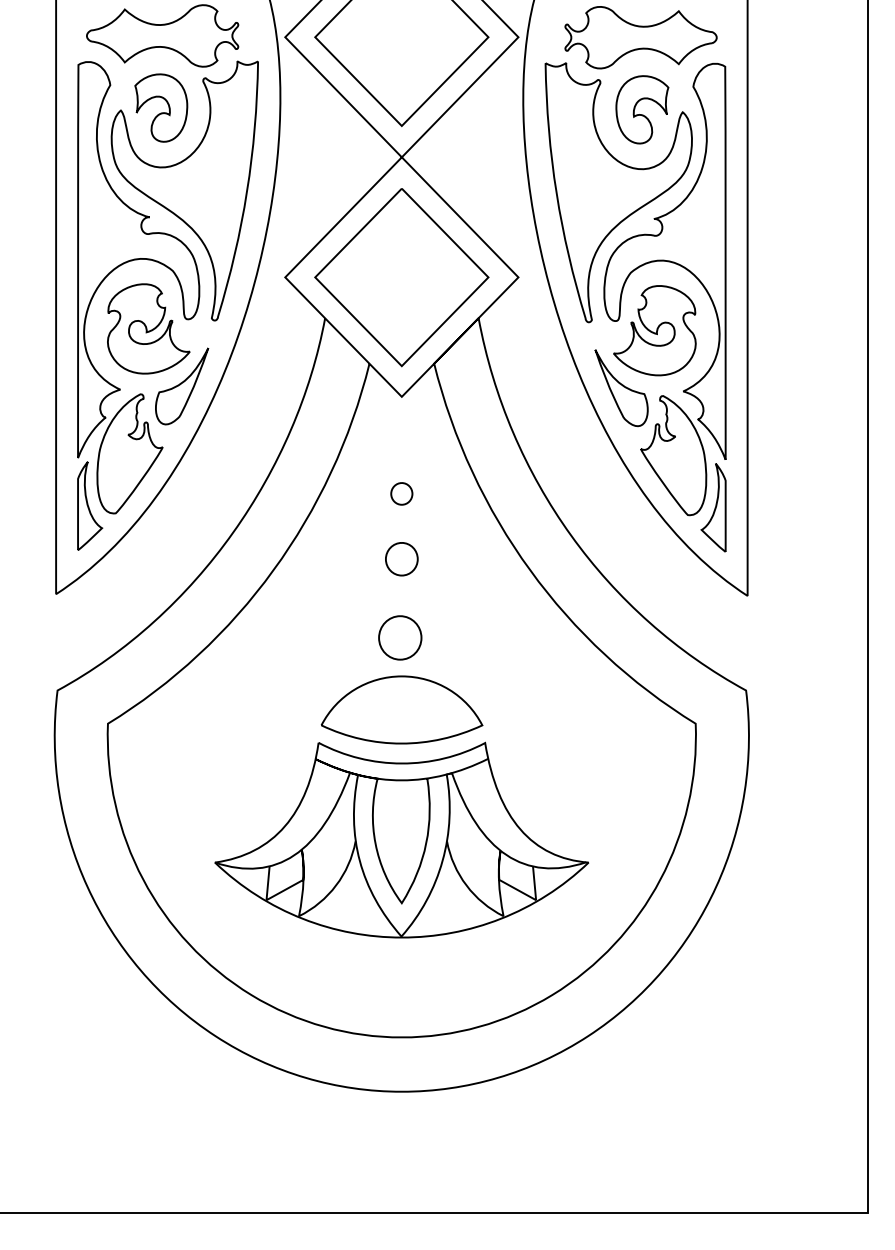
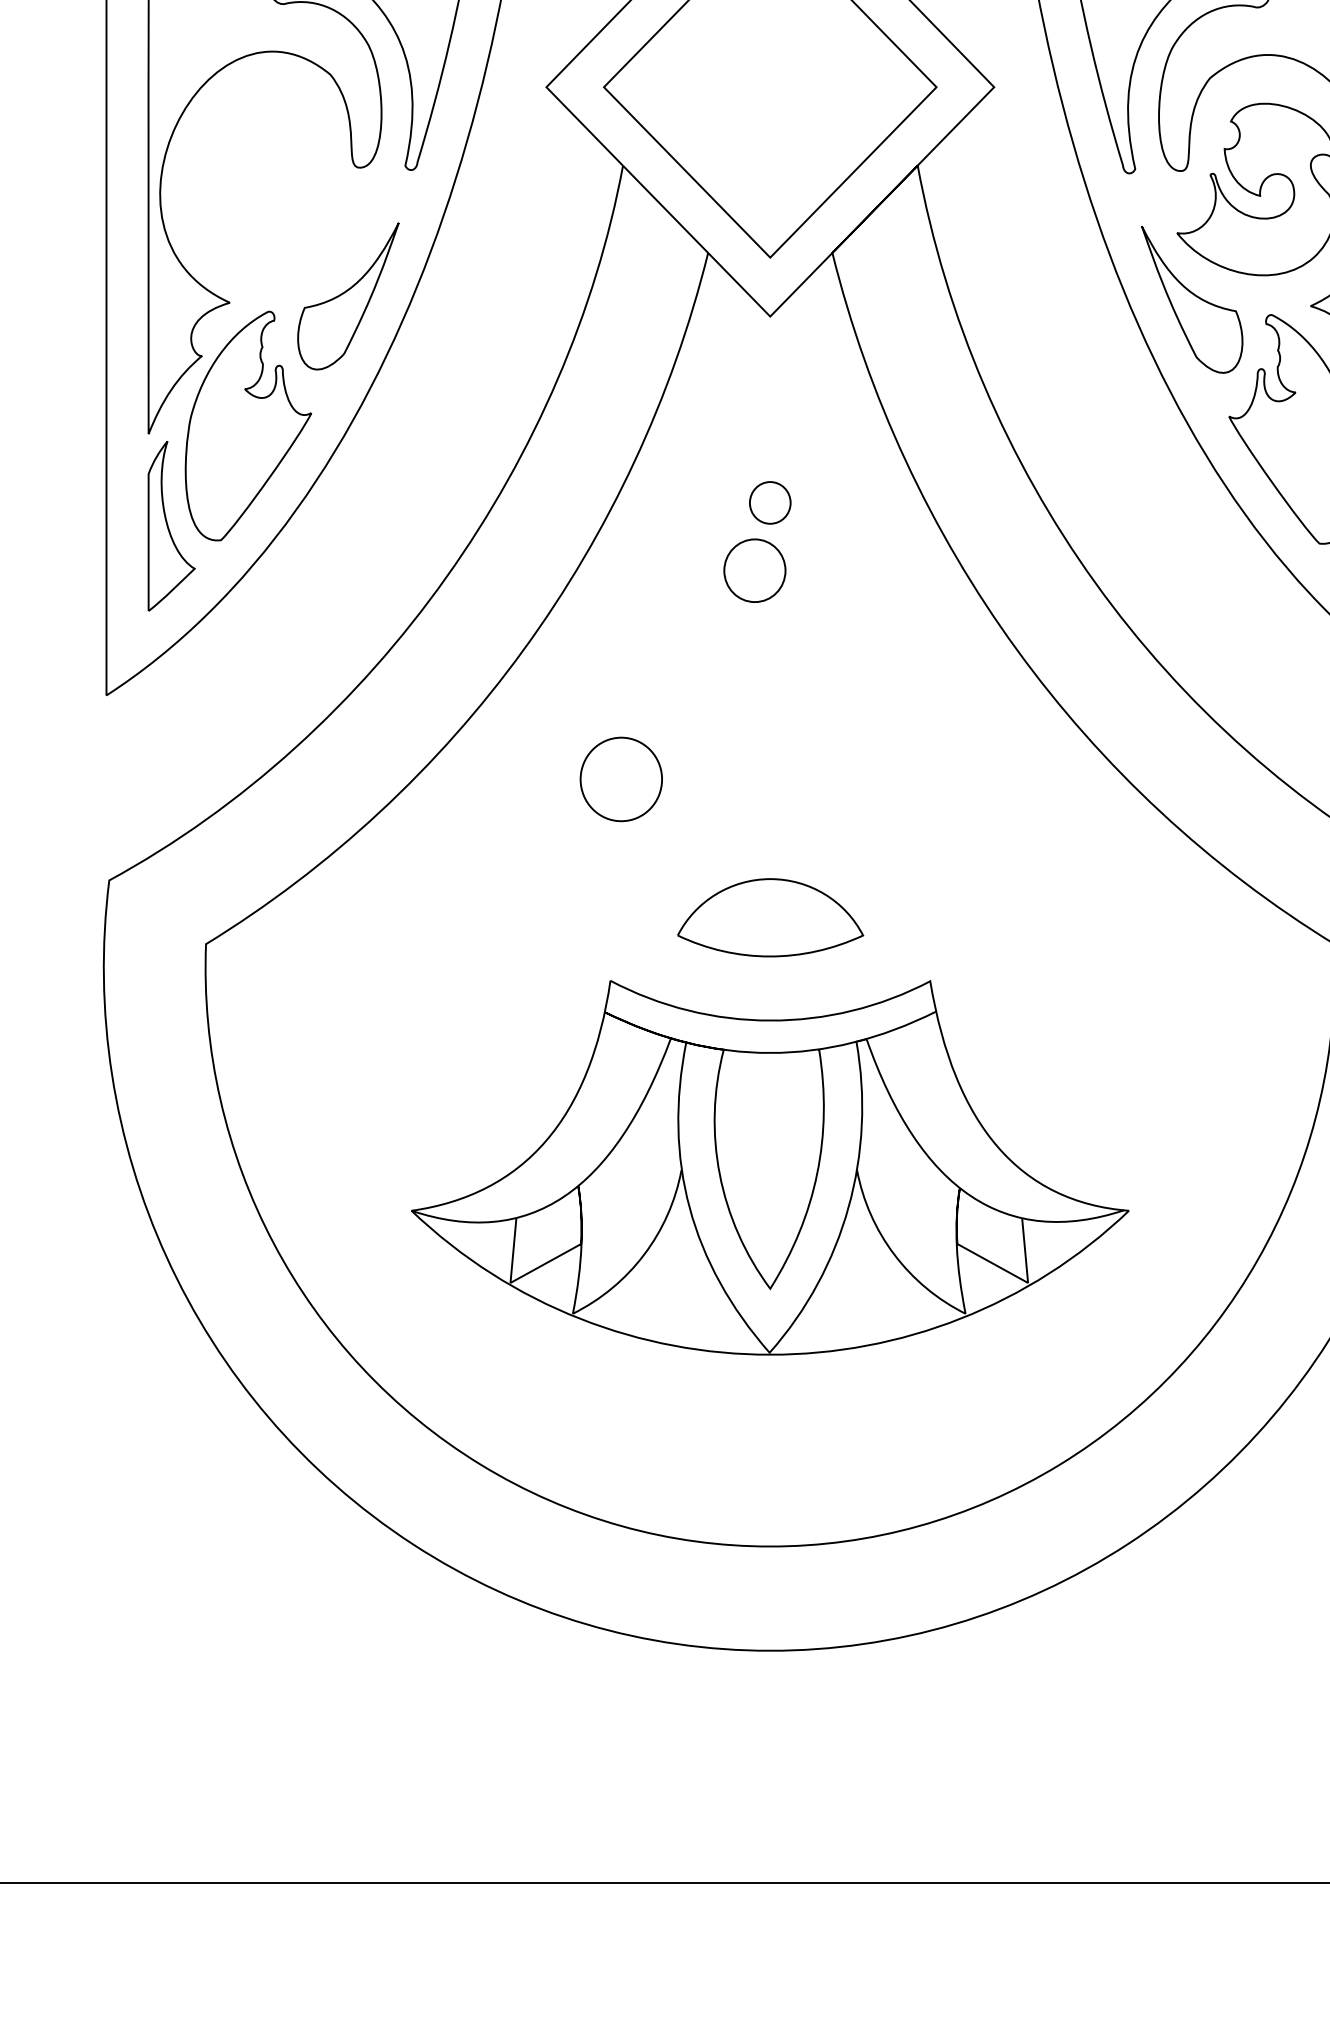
part: (148, 328) -> (283, 185), removed
part: (401, 559) -> (754, 571), moved
part: (400, 637) -> (621, 778), moved
part: (401, 709) -> (769, 916), size x0.6

